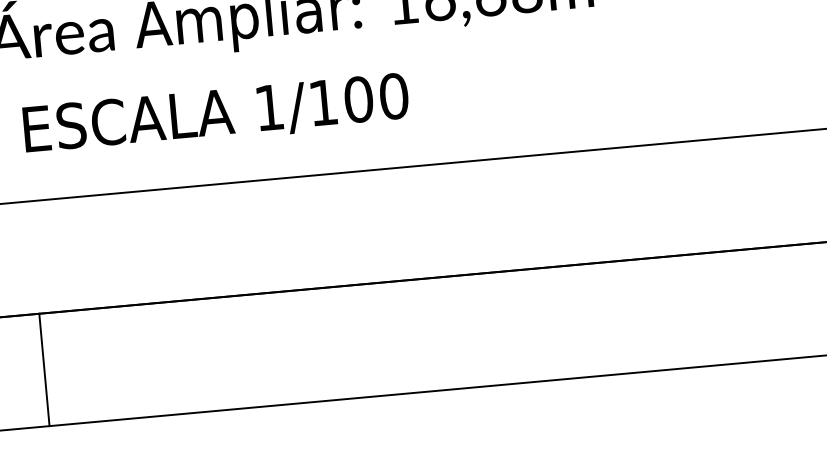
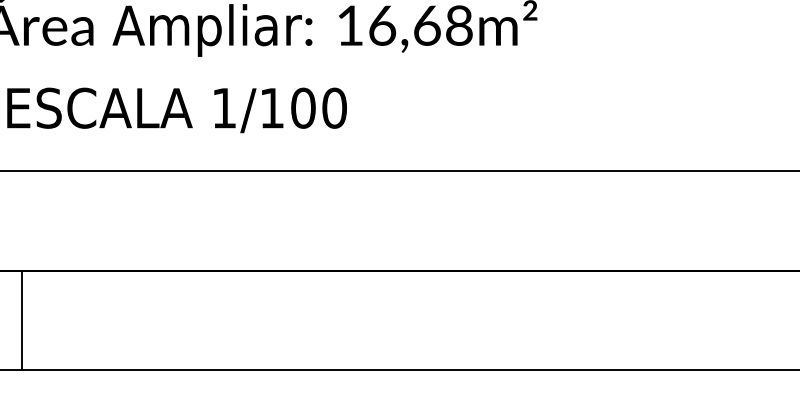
line: (43, 370) -> (21, 320), moved

